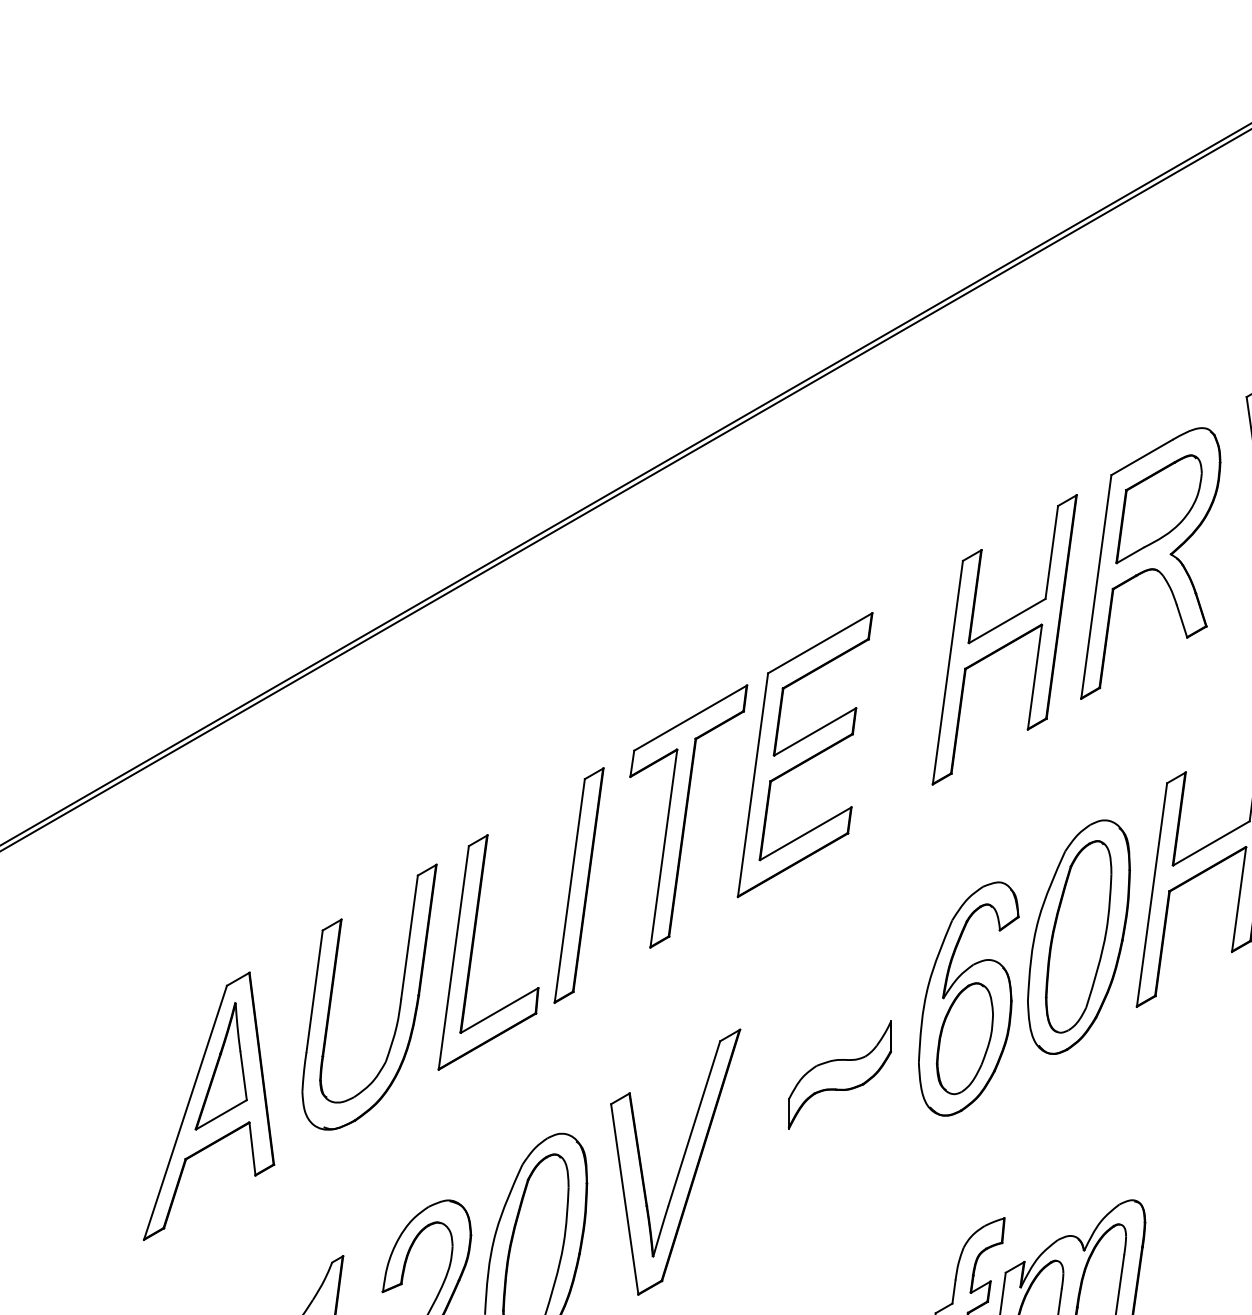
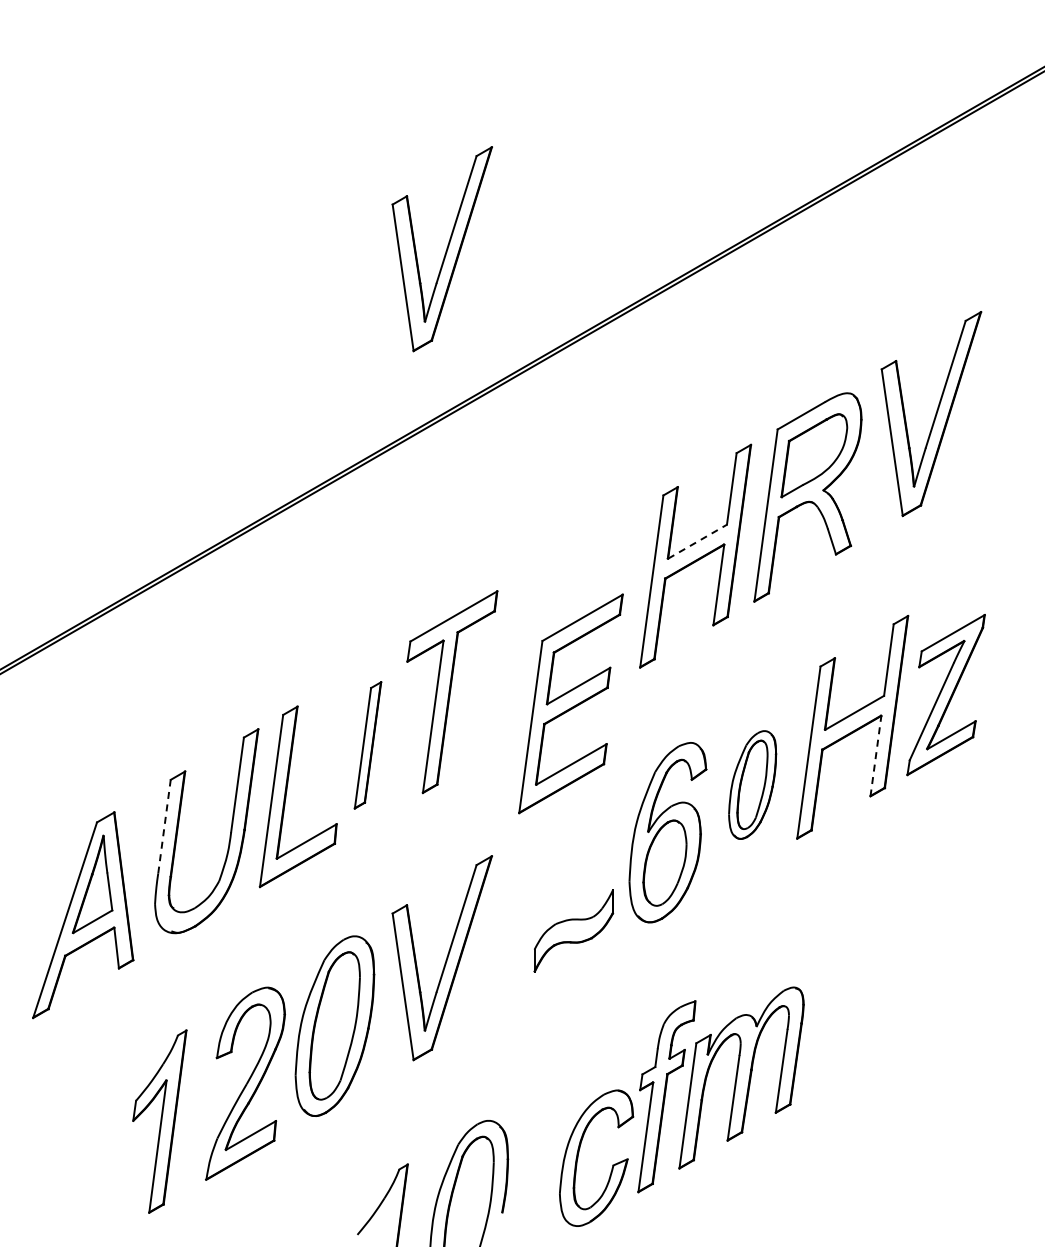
part: (674, 241) -> (441, 249), added
line: (1007, 620) -> (697, 541), solid -> dashed
part: (804, 754) -> (570, 703), moved
part: (578, 885) -> (367, 745), size x0.7
line: (1238, 900) -> (875, 756), solid -> dashed
part: (1078, 936) -> (752, 784), size x0.6
line: (314, 991) -> (164, 826), solid -> dashed
part: (839, 1074) -> (573, 930), moved

